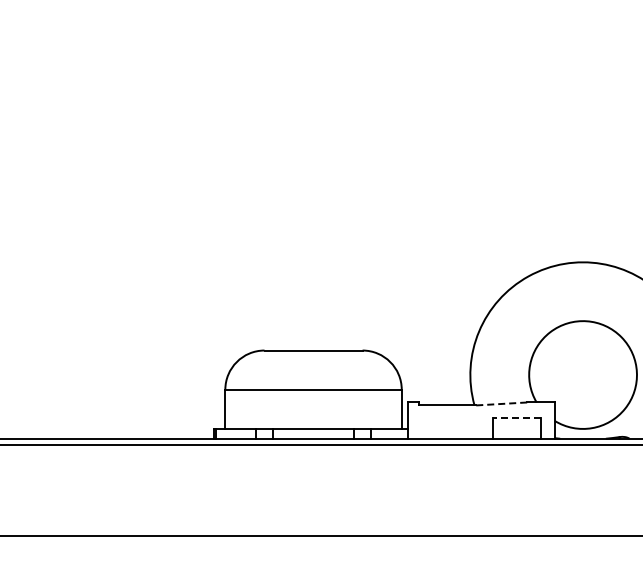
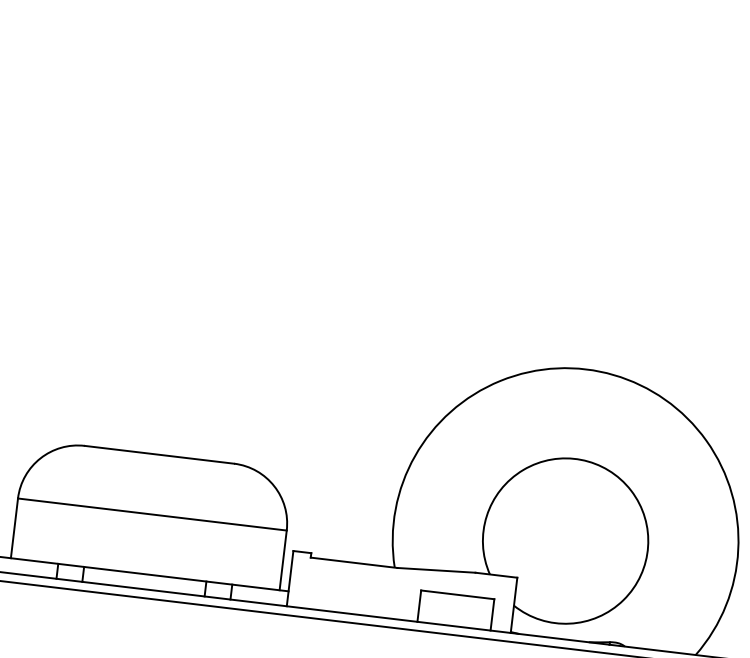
line: (501, 403) -> (436, 569), dashed -> solid
line: (516, 418) -> (456, 595), dashed -> solid

